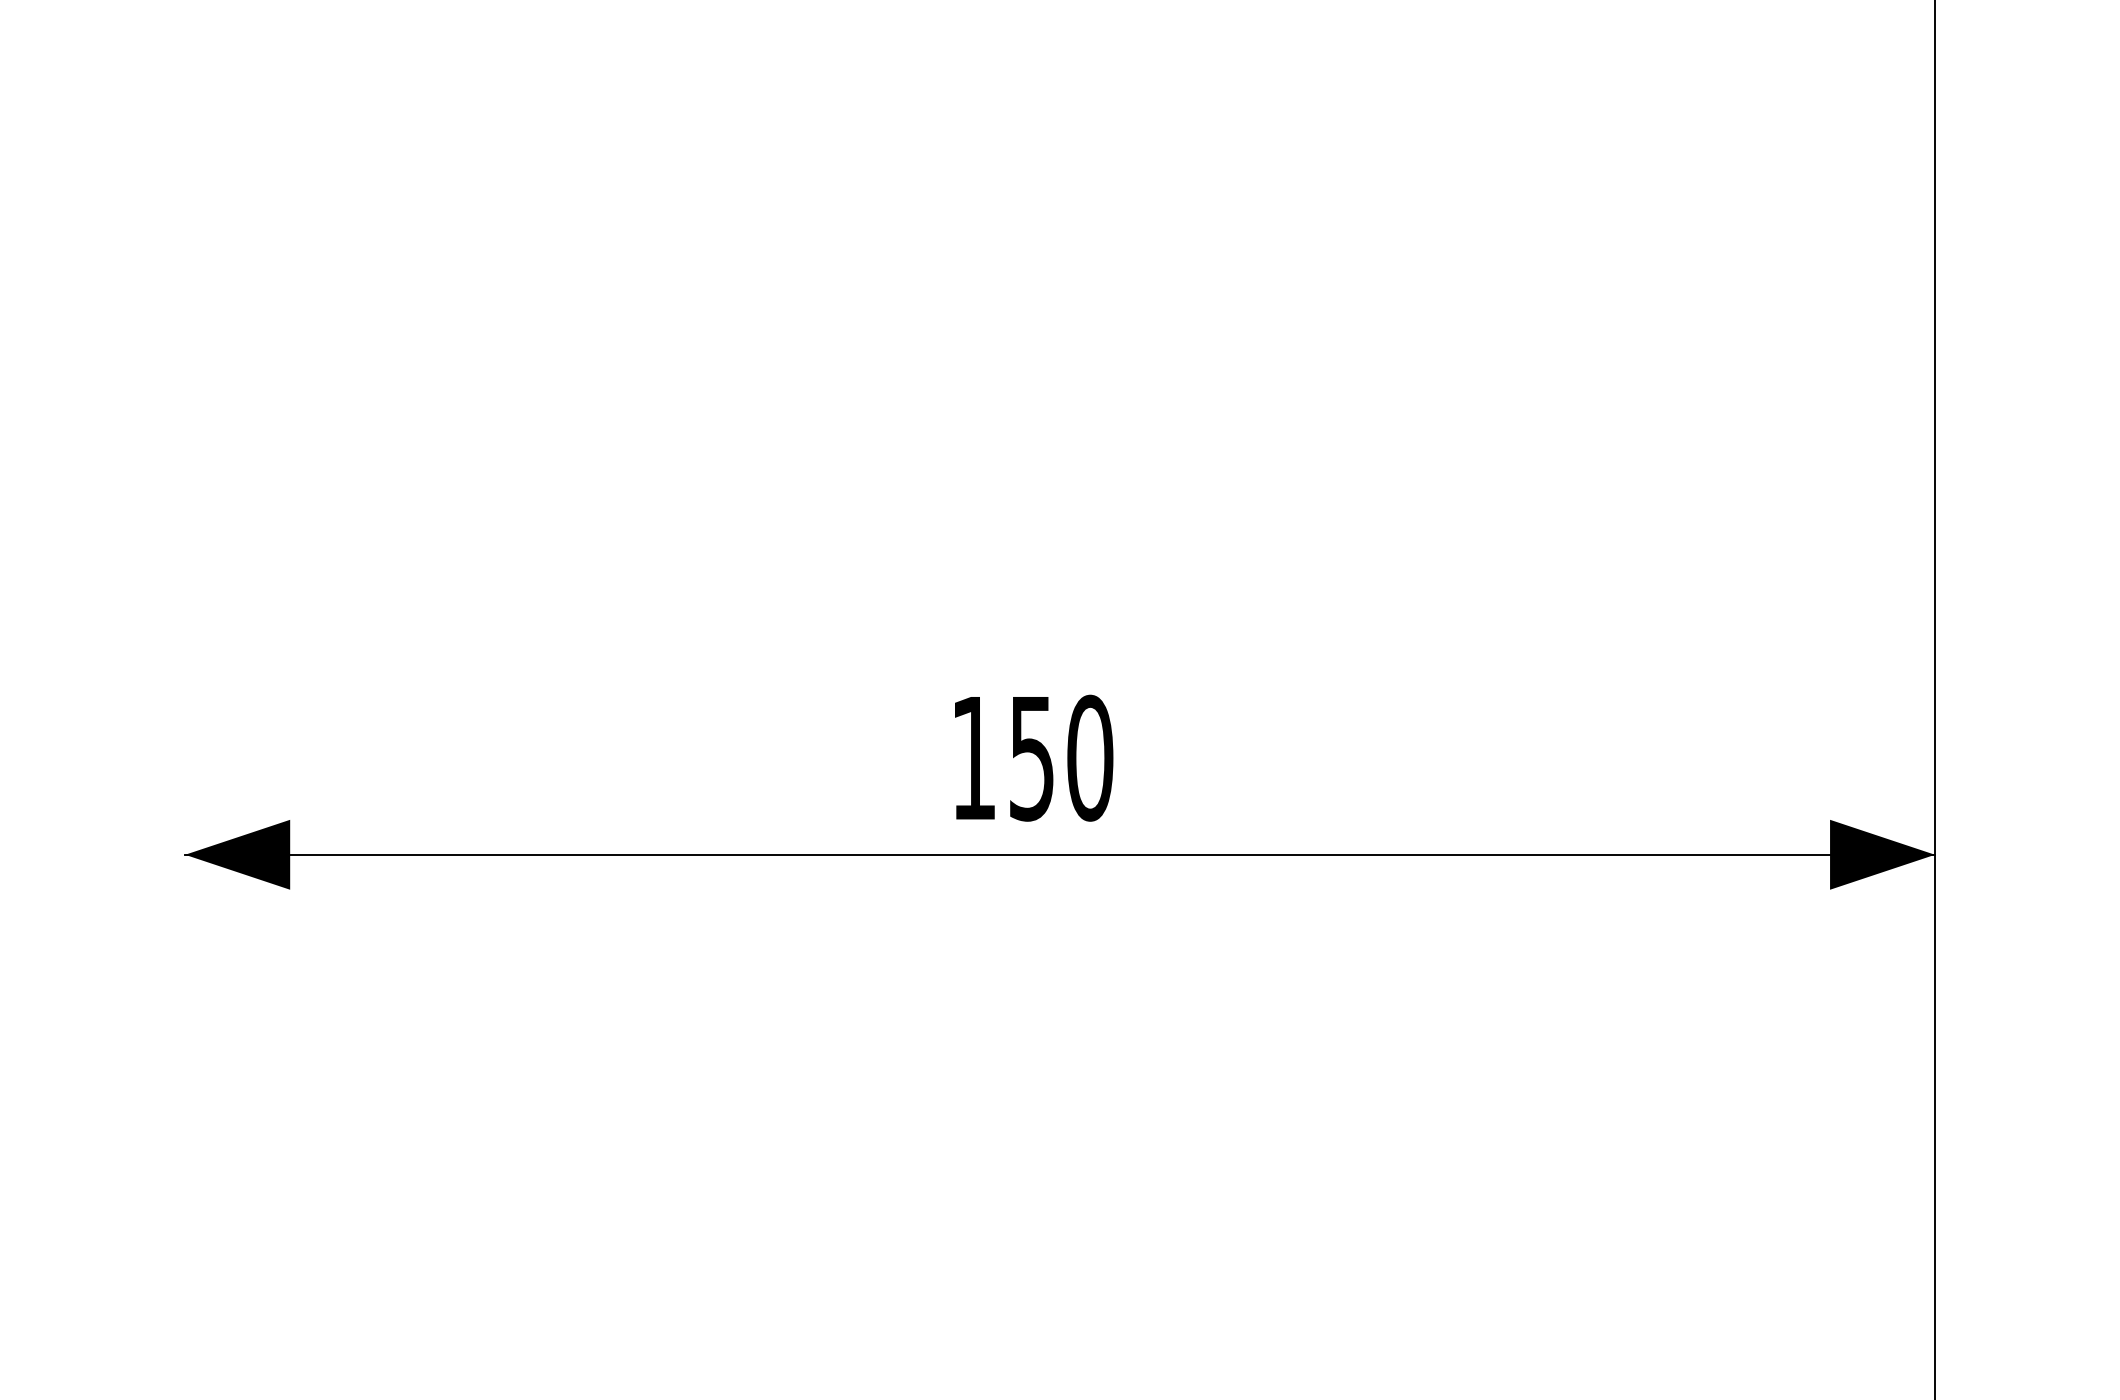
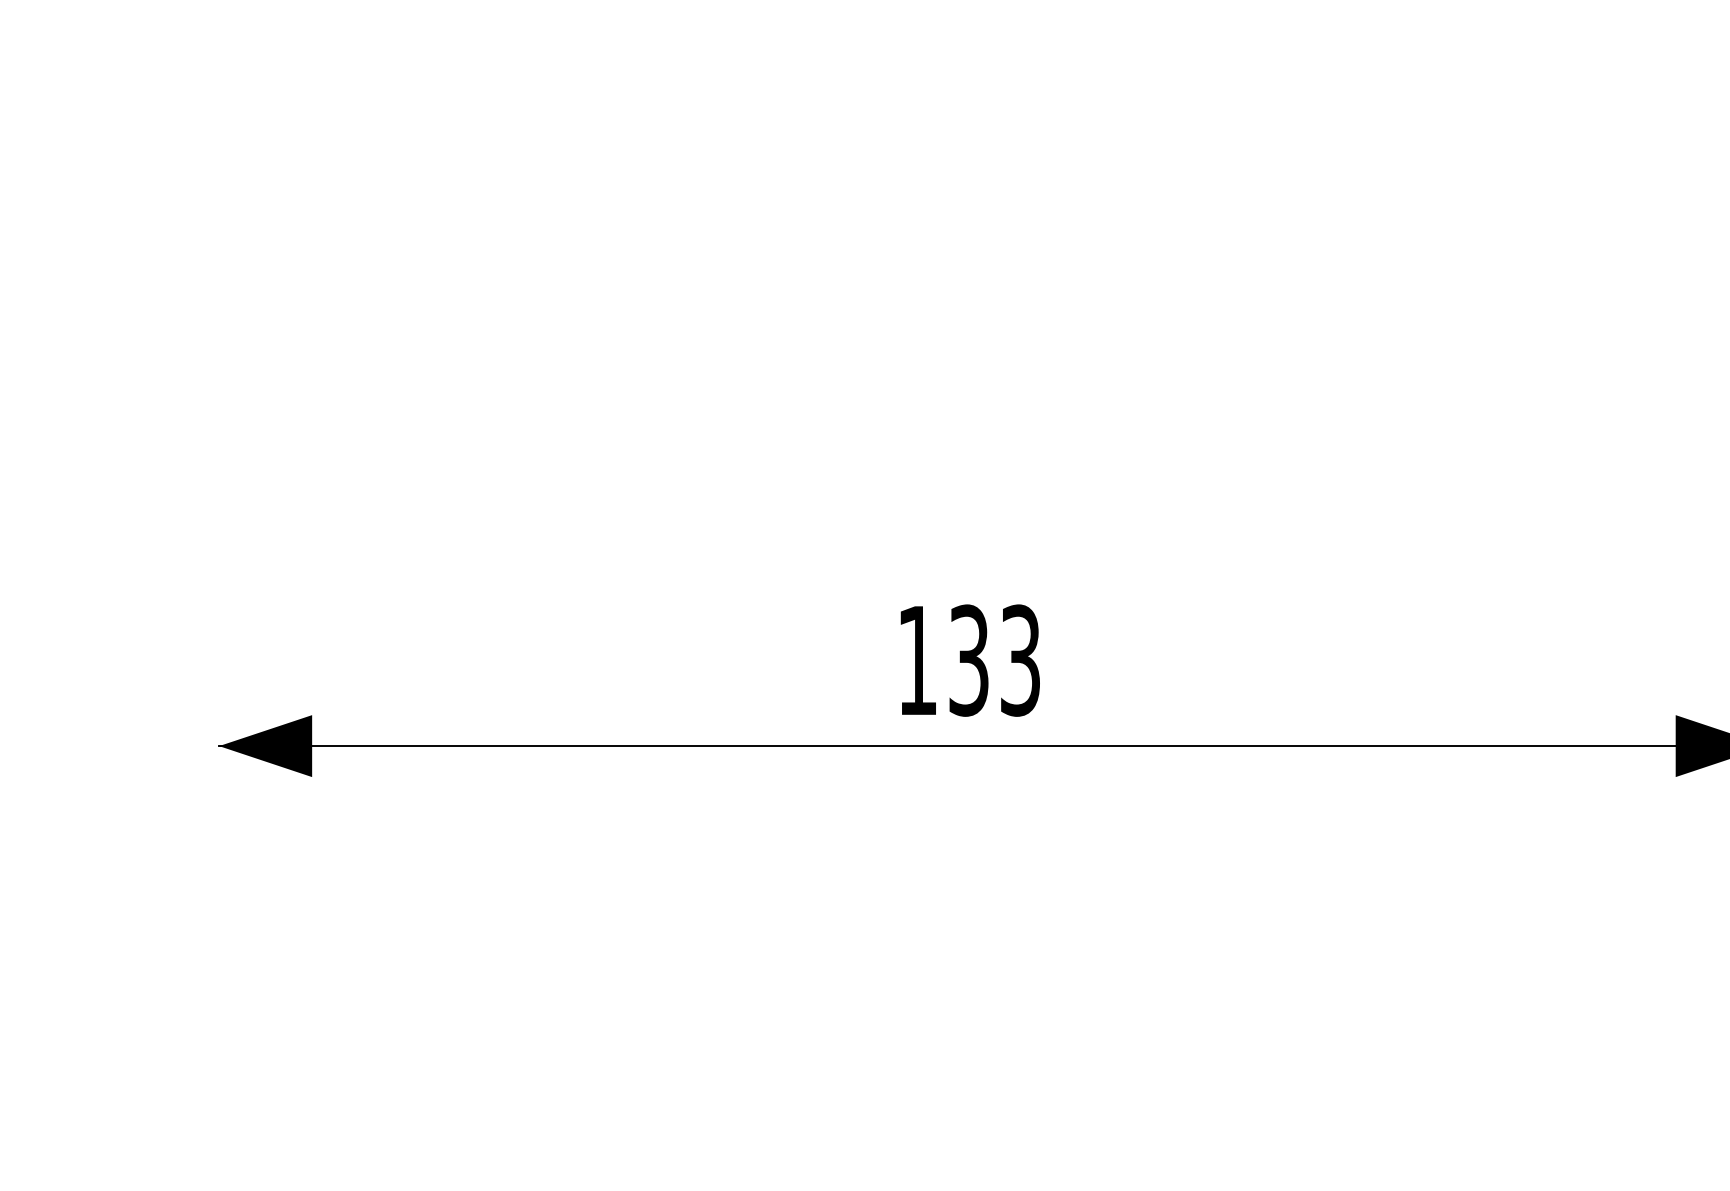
text: (1061, 757) -> (995, 659), 150 -> 133

